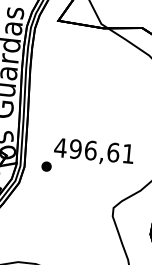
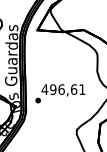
text: (88, 157) -> (60, 93), moved

